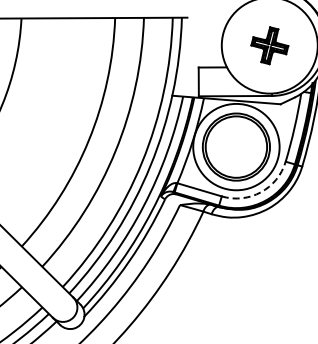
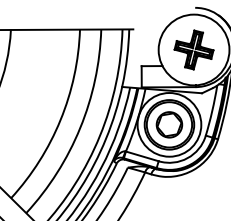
part: (269, 45) -> (193, 49), size x1.43
part: (236, 146) -> (169, 124), added
arc: (260, 192) -> (187, 158), dashed -> solid

